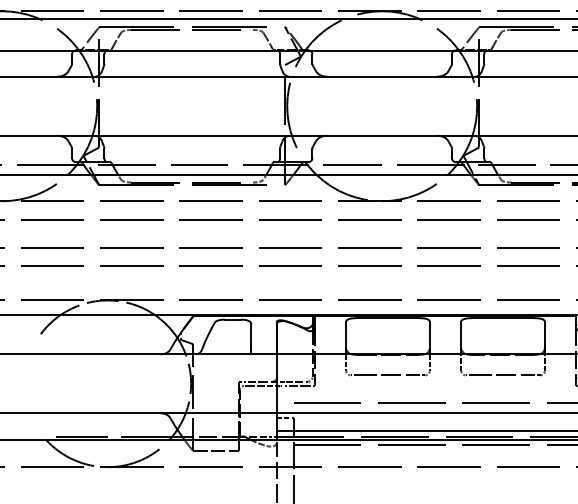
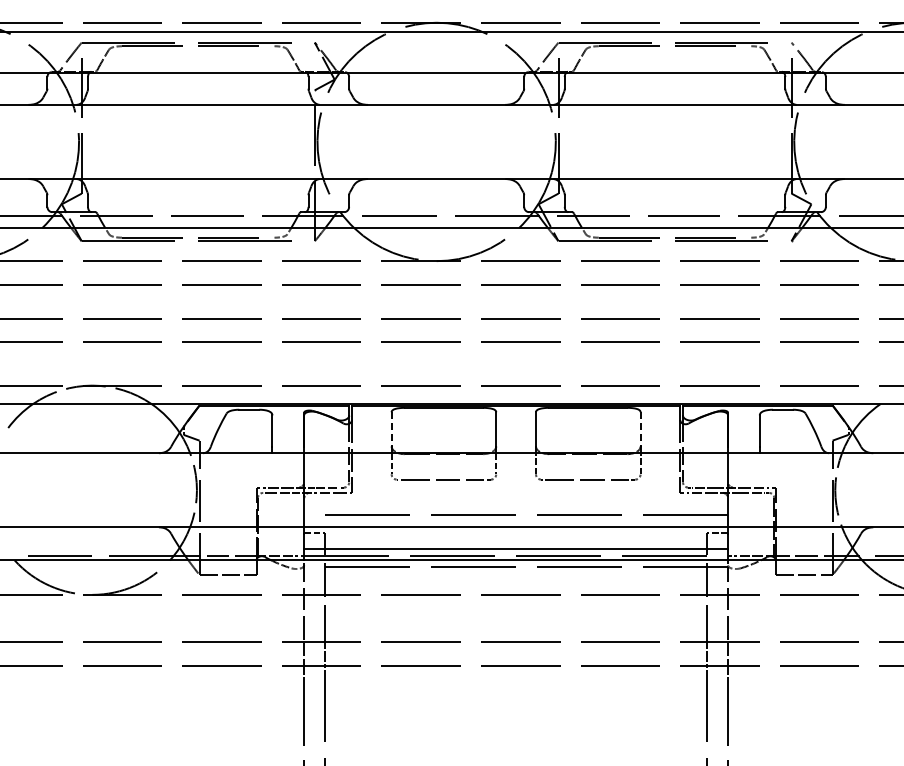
line: (346, 335) -> (391, 429), solid -> dashed
line: (544, 335) -> (640, 429), solid -> dashed

